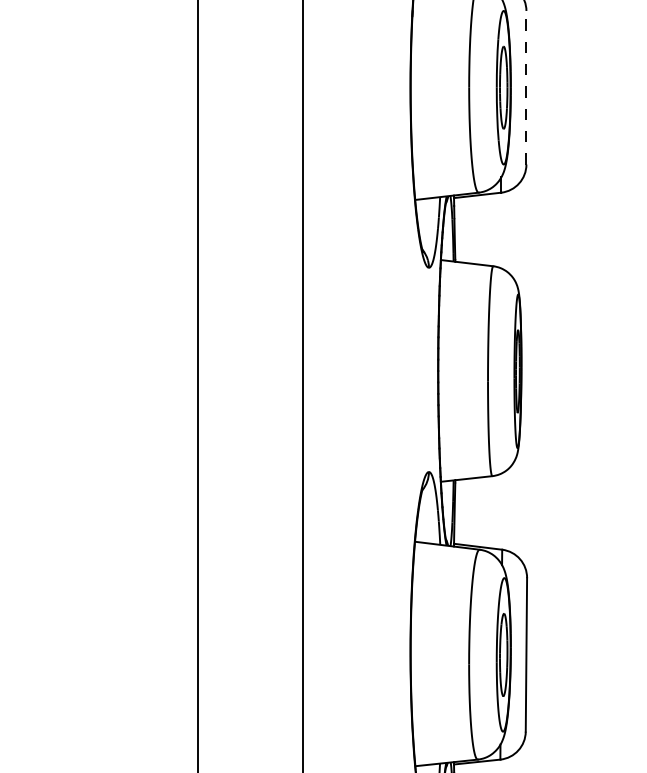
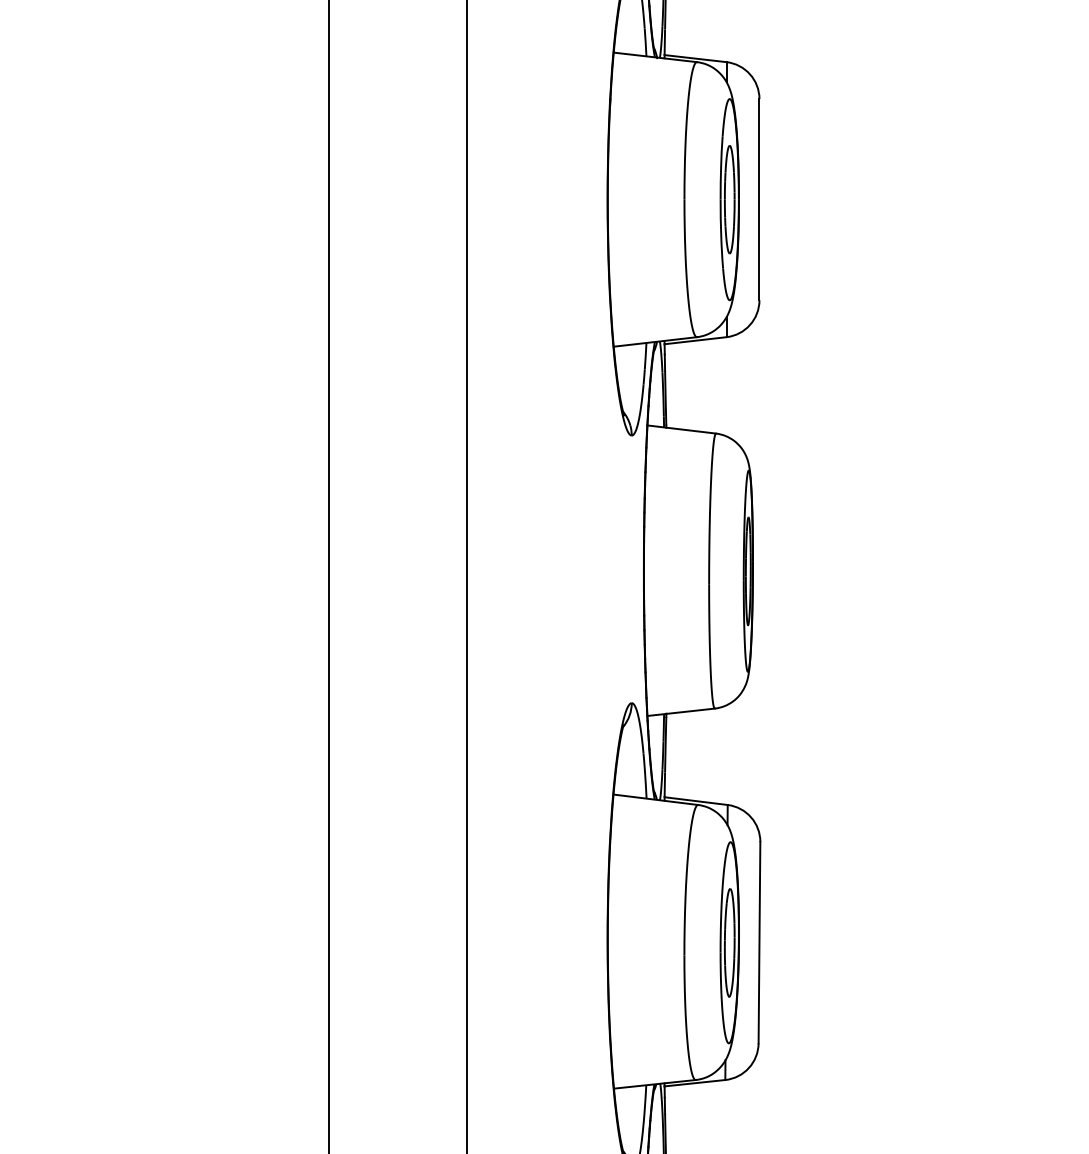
line: (526, 87) -> (759, 199), dashed -> solid

